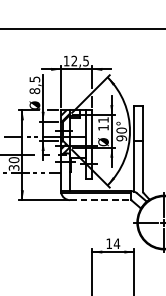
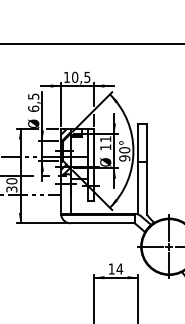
text: (74, 60) -> (75, 76), 12,5 -> 10,5
text: (34, 90) -> (33, 108), 8,5 -> 6,5
line: (101, 200) -> (103, 223), dashed -> solid

